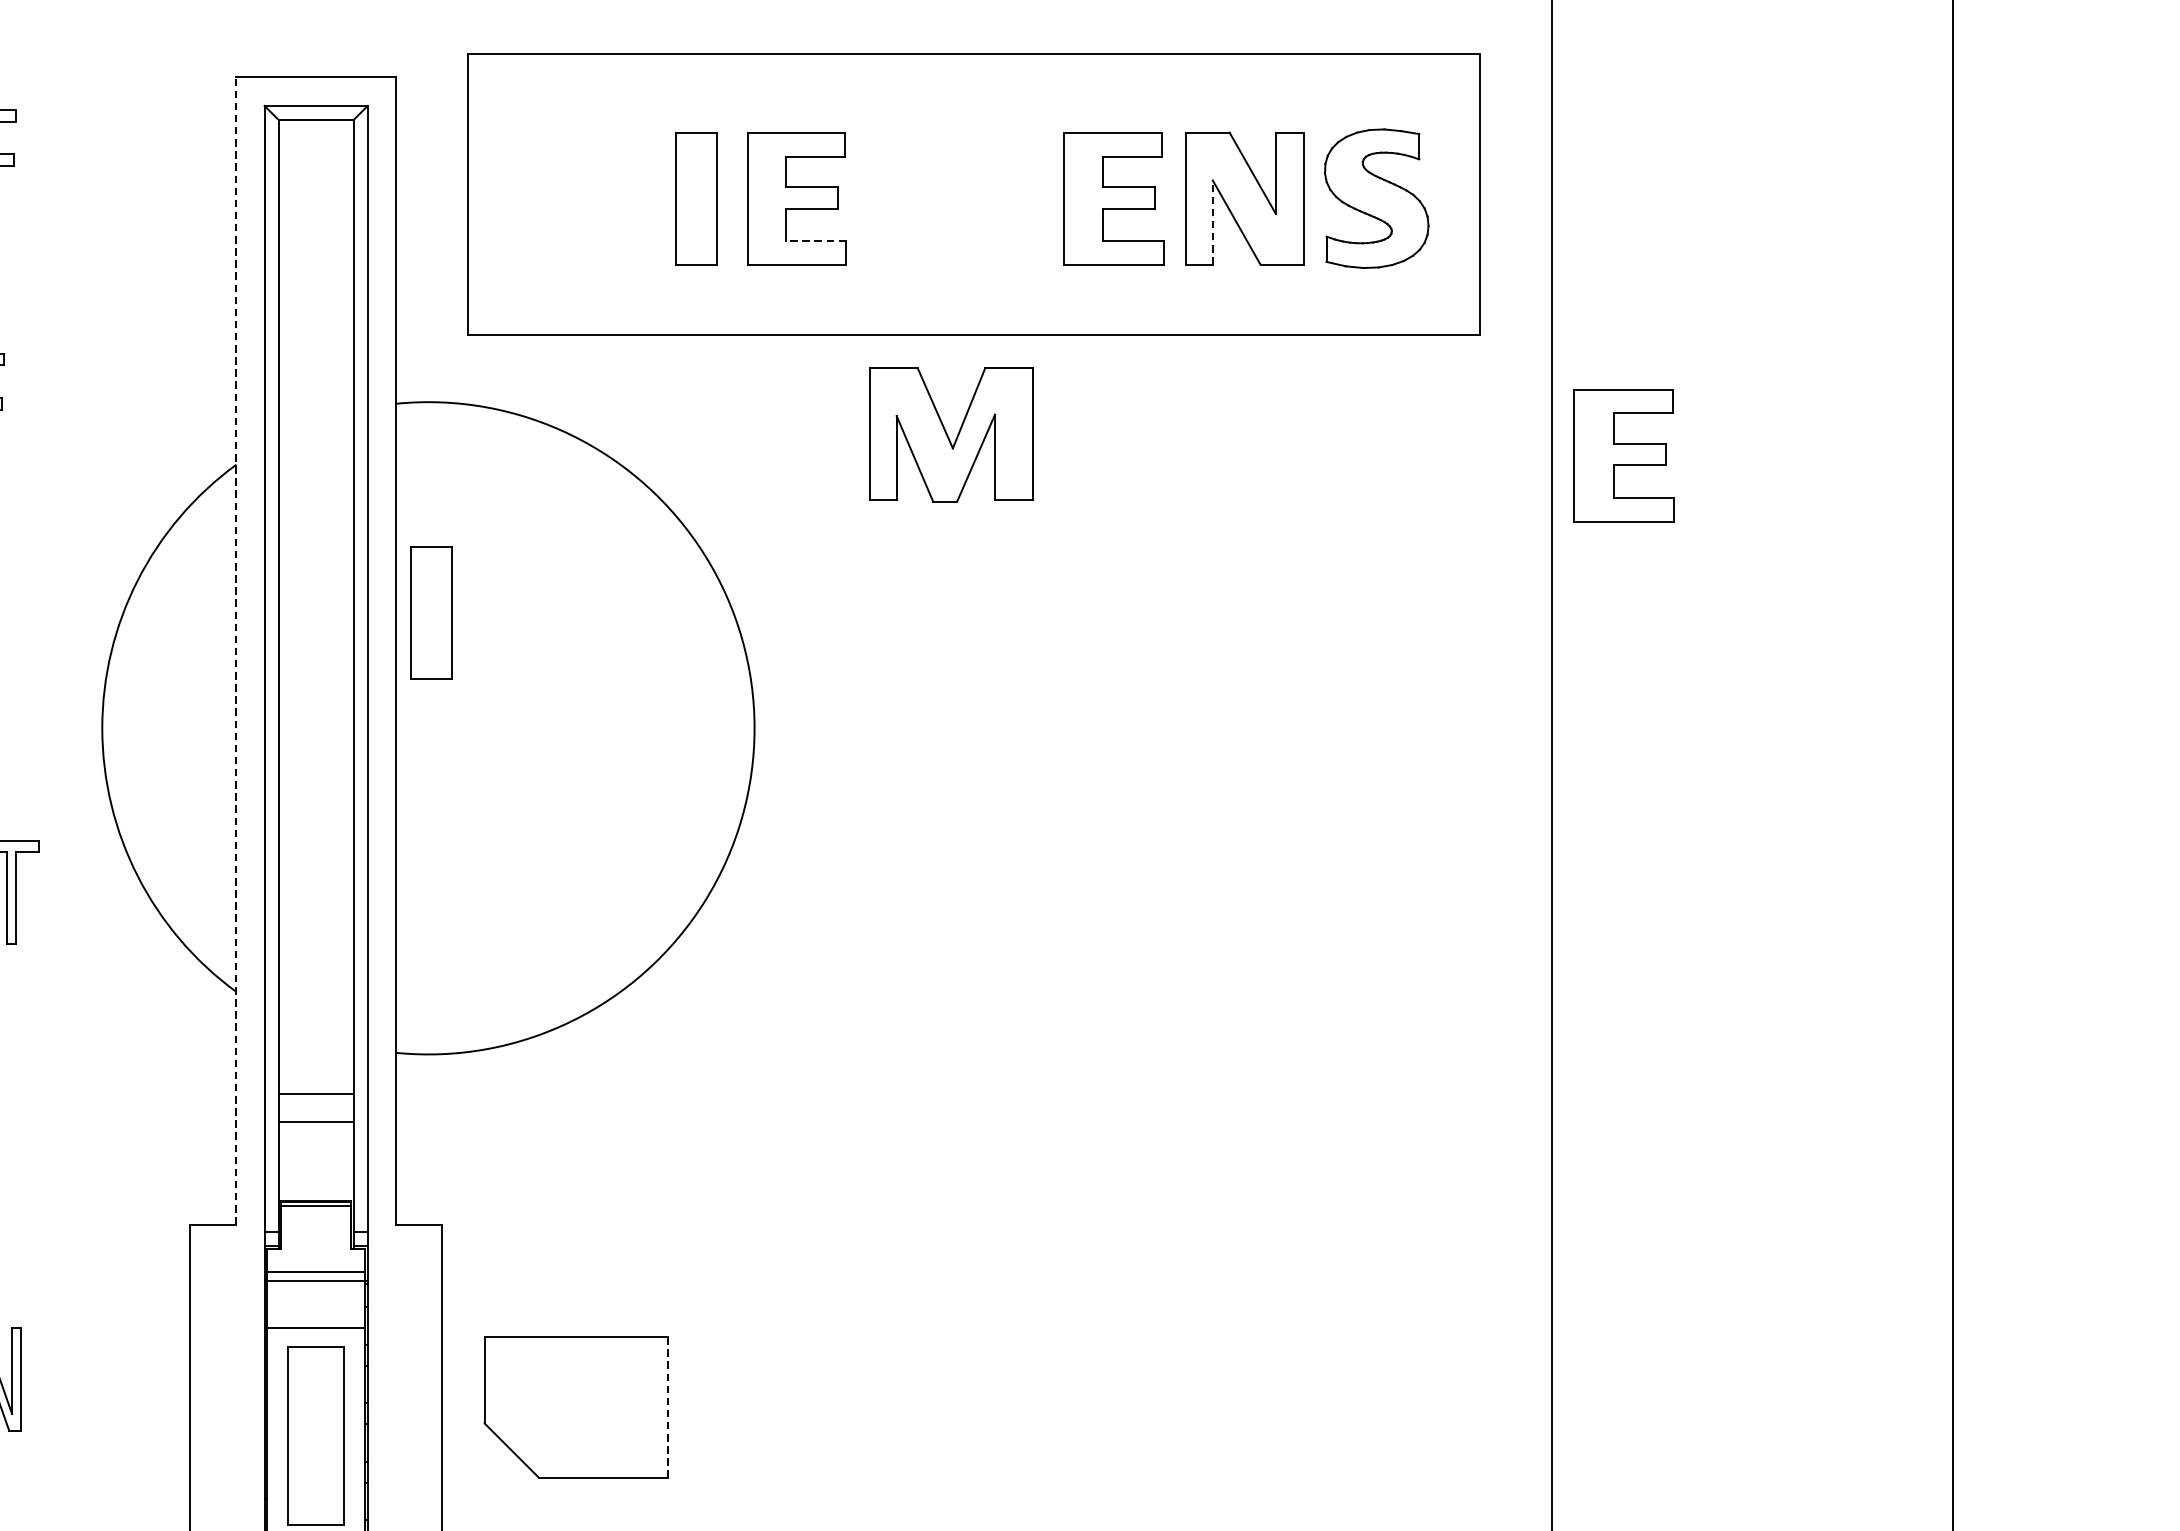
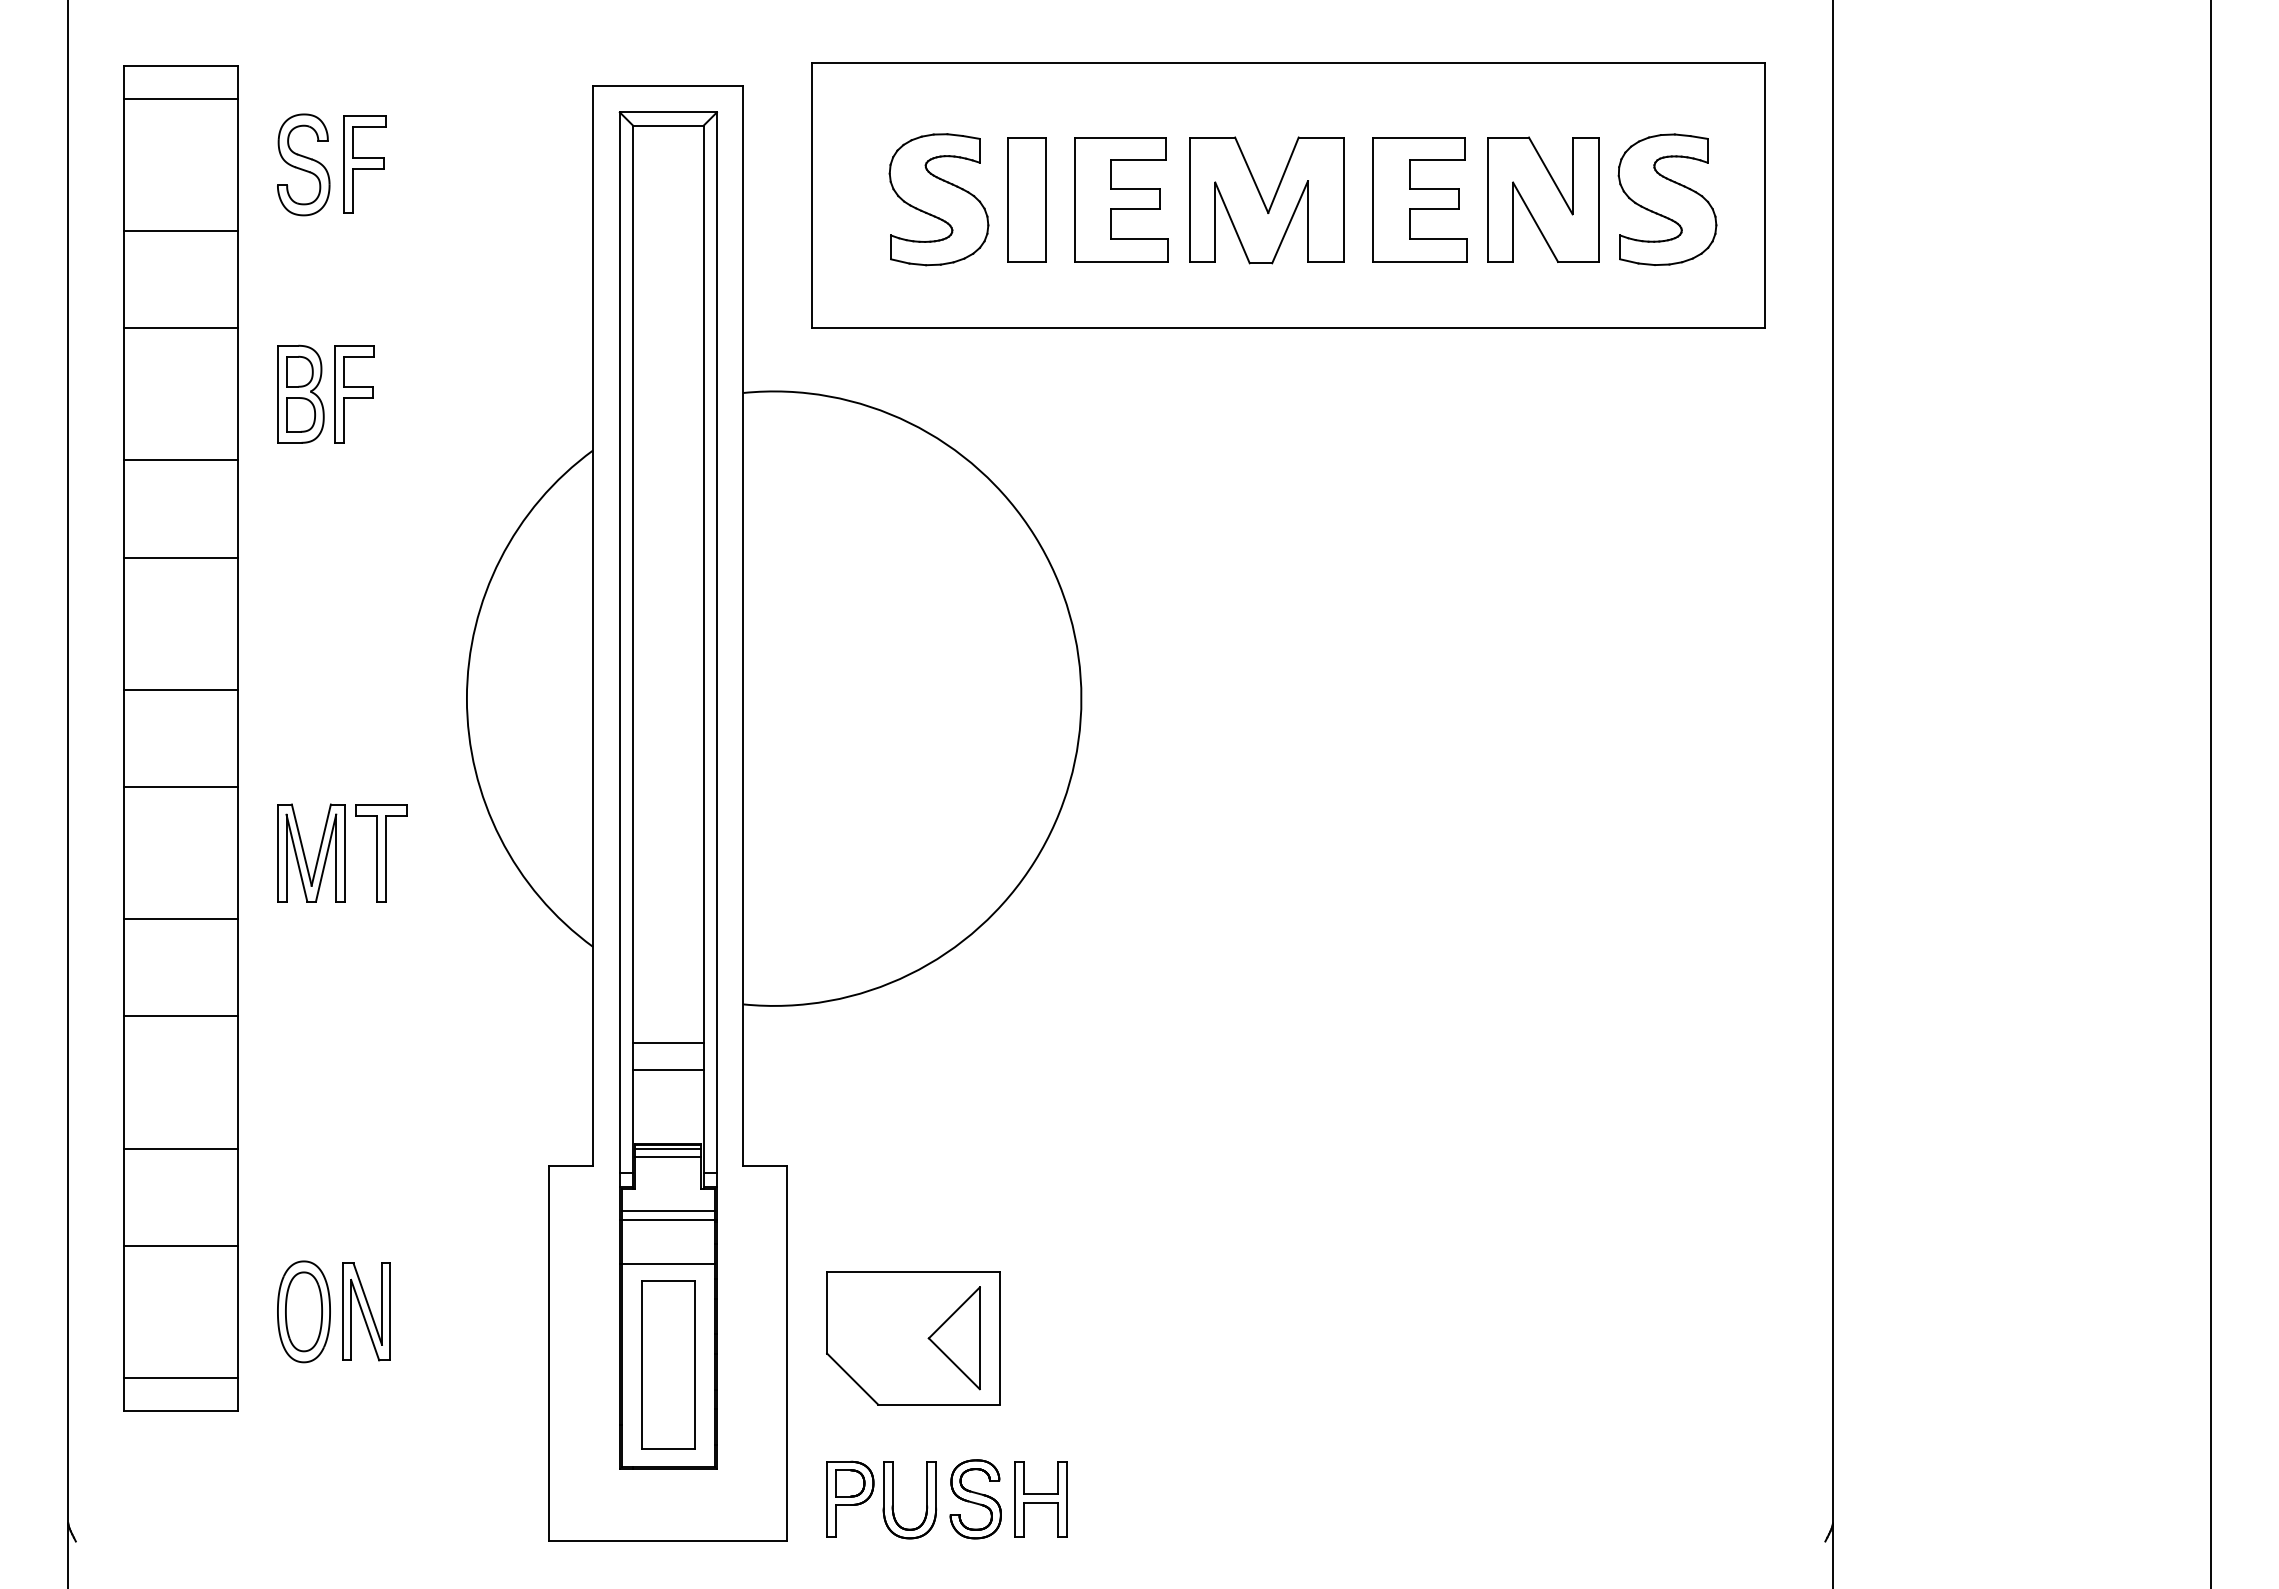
part: (602, 198) -> (938, 199), added
line: (1213, 222) -> (1513, 222), dashed -> solid
line: (815, 240) -> (1138, 239), dashed -> solid
part: (951, 435) -> (1266, 200), moved
part: (1624, 455) -> (1900, 441), removed
part: (430, 612) -> (776, 589), removed
line: (236, 650) -> (593, 625), dashed -> solid
line: (316, 1215) -> (668, 1157), added
part: (618, 1407) -> (953, 1338), added
line: (668, 1407) -> (1000, 1338), dashed -> solid

